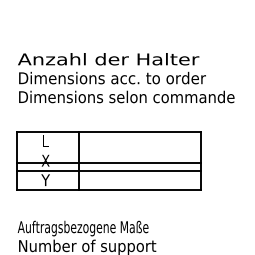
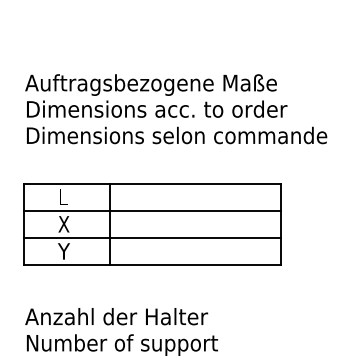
text: (108, 60) -> (151, 84), Anzahl der Halter -> Auftragsbezogene Maße
line: (109, 163) -> (152, 211), moved
text: (83, 228) -> (116, 318), Auftragsbezogene Maße -> Anzahl der Halter

